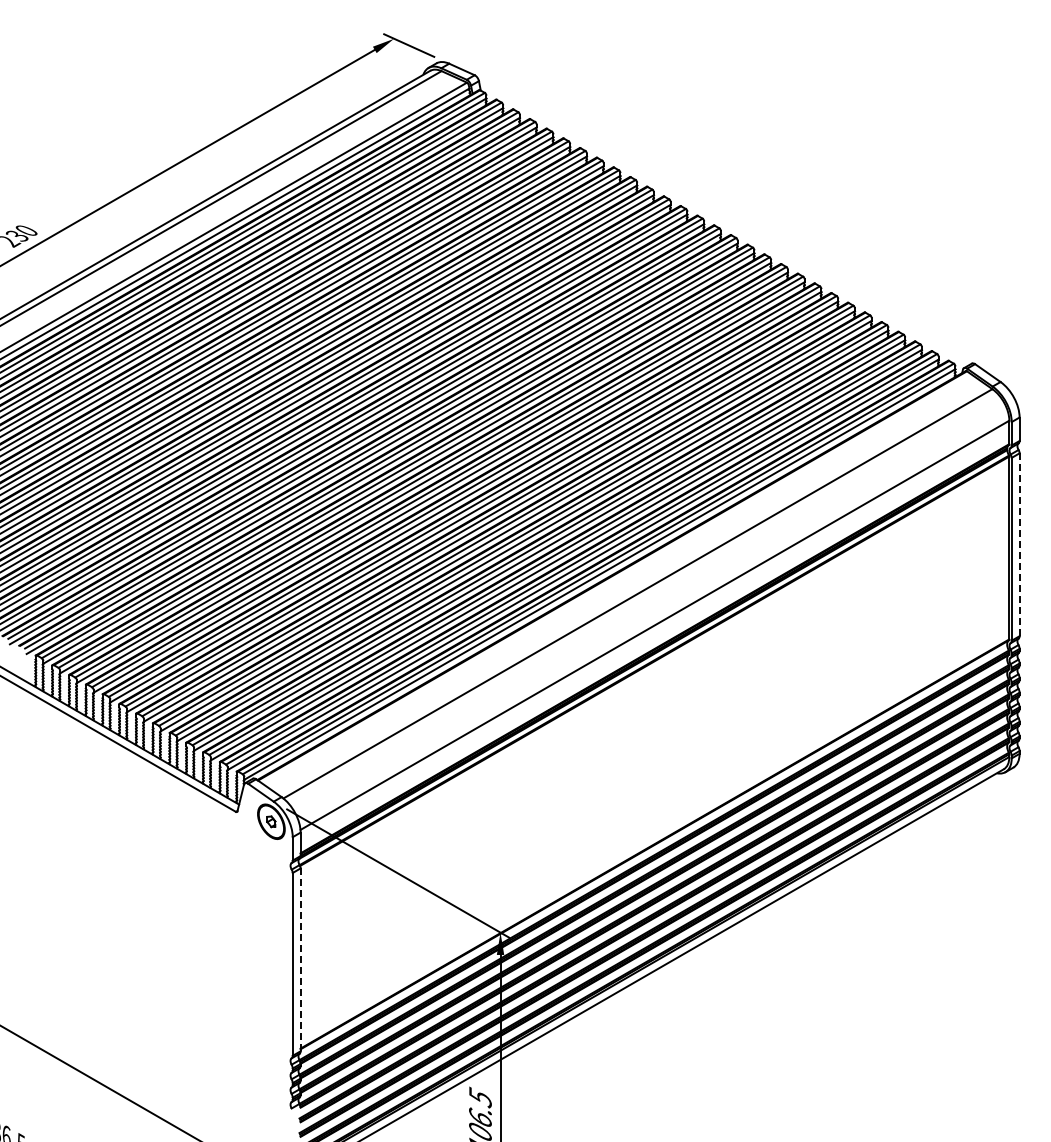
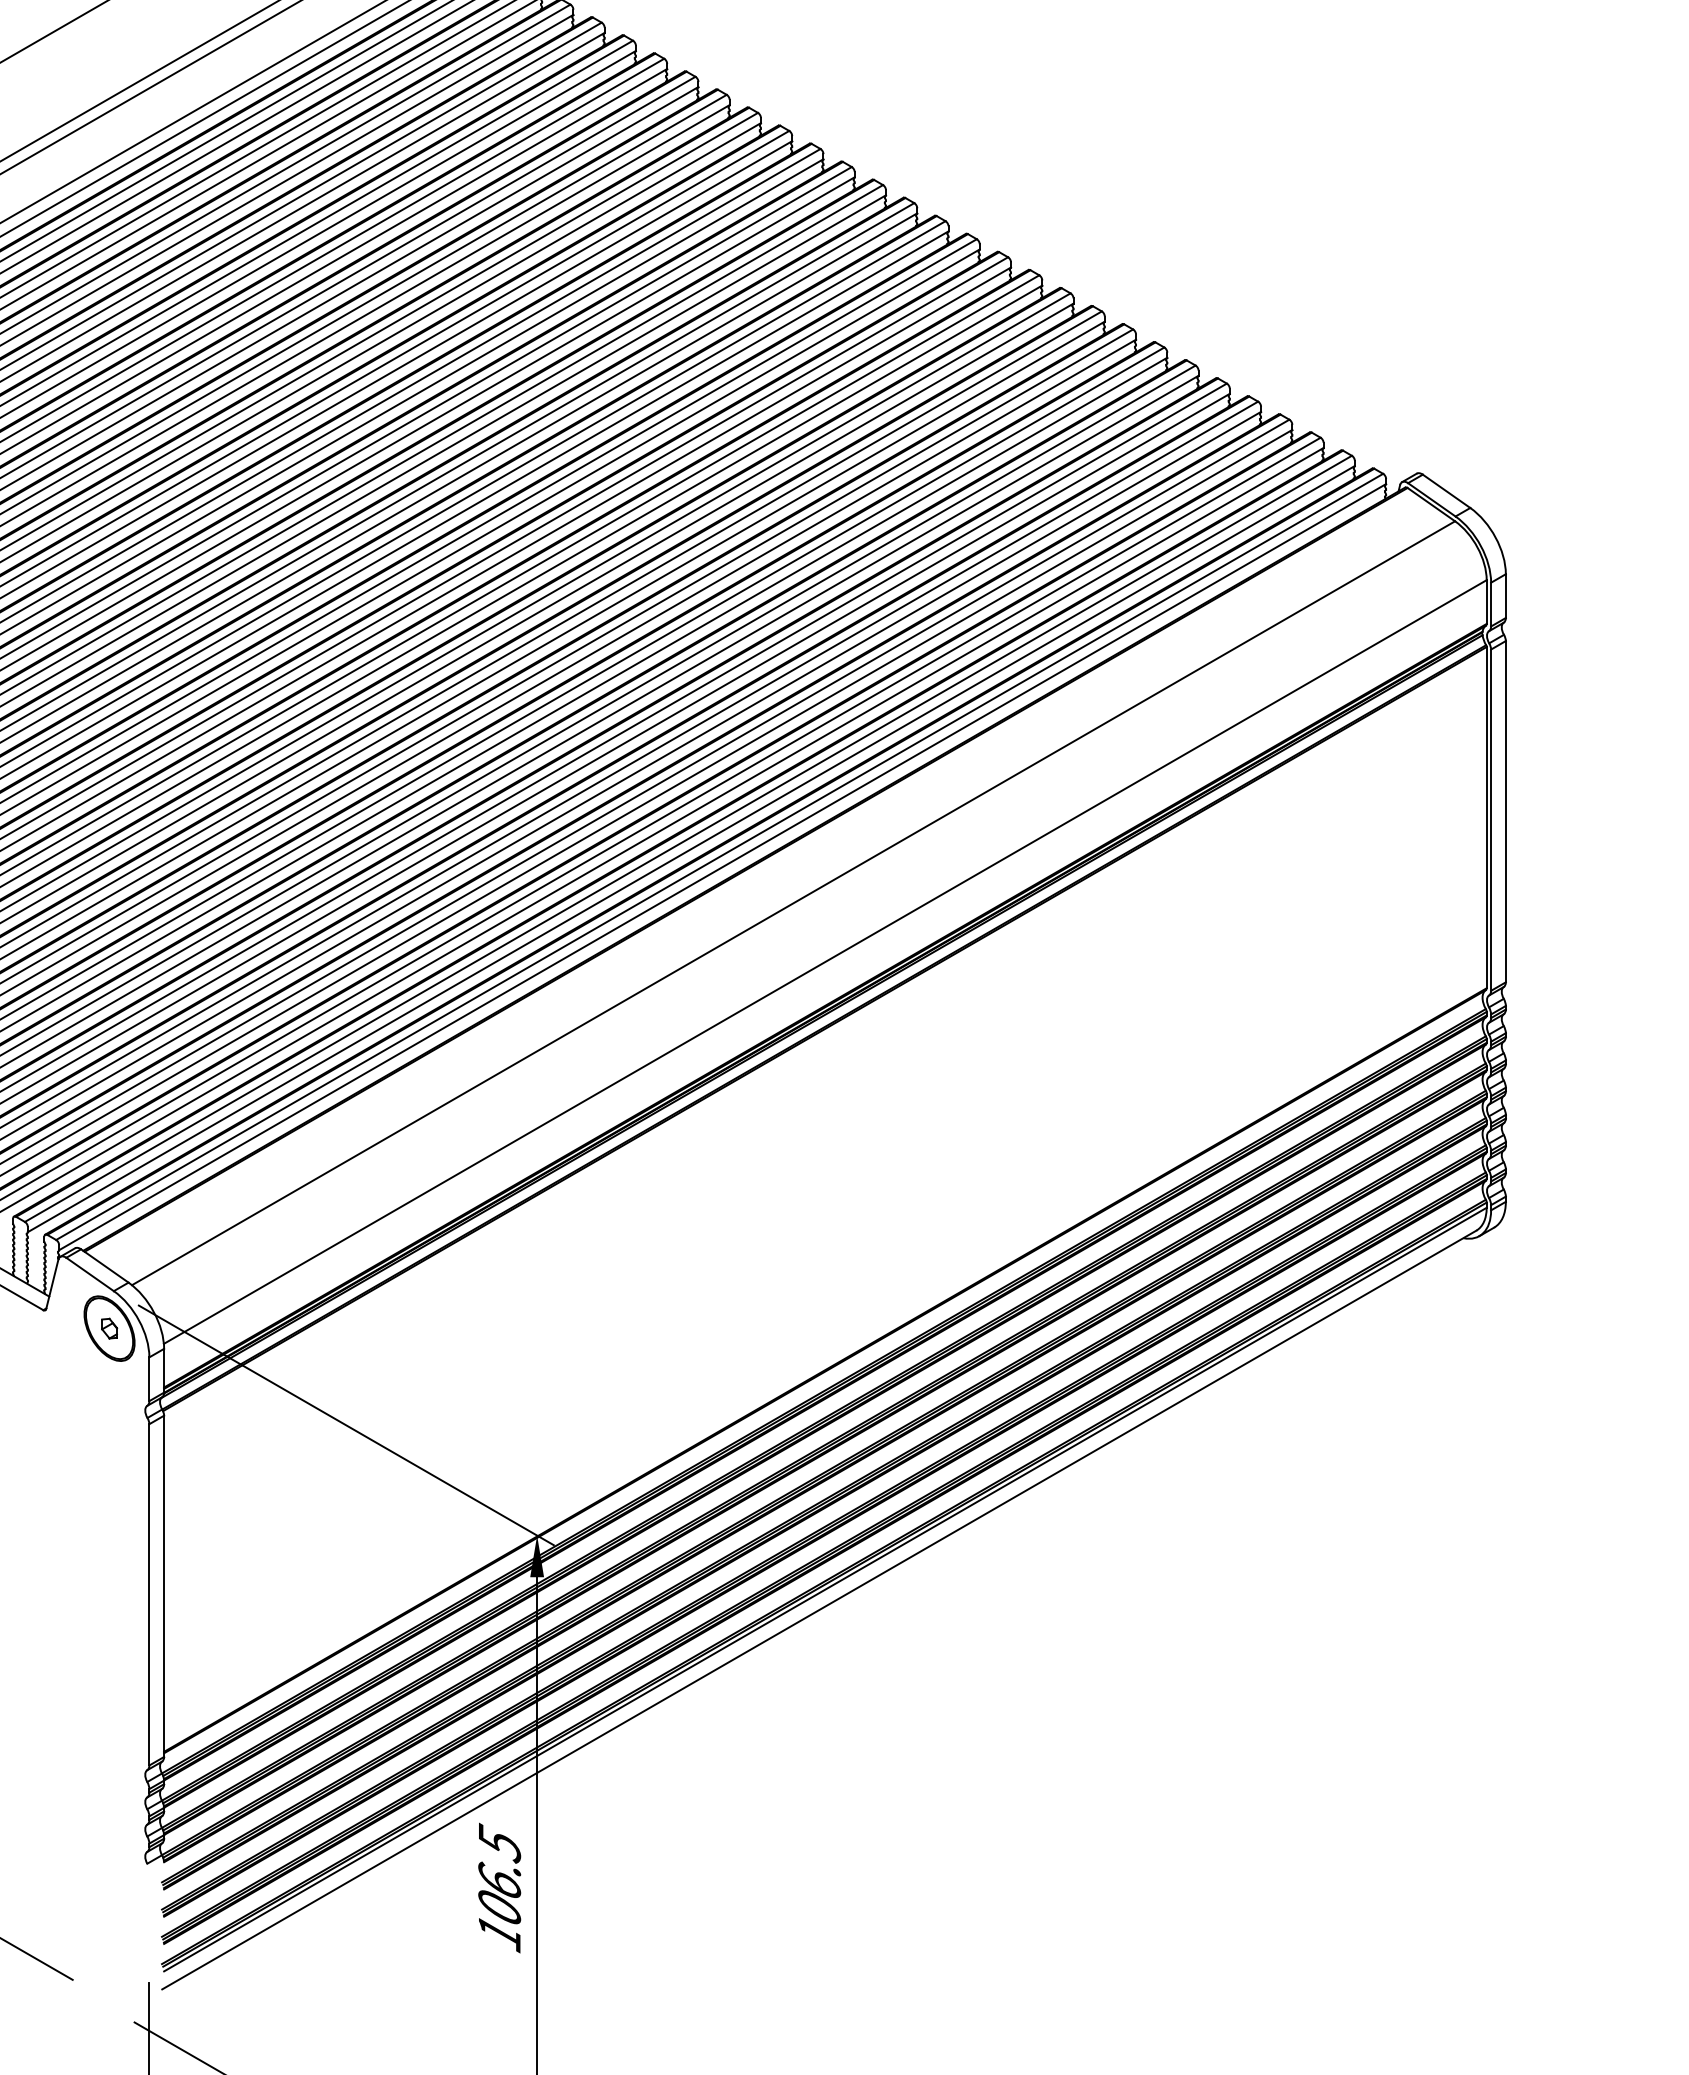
line: (1019, 544) -> (1505, 811), dashed -> solid
line: (300, 960) -> (163, 1587), dashed -> solid

